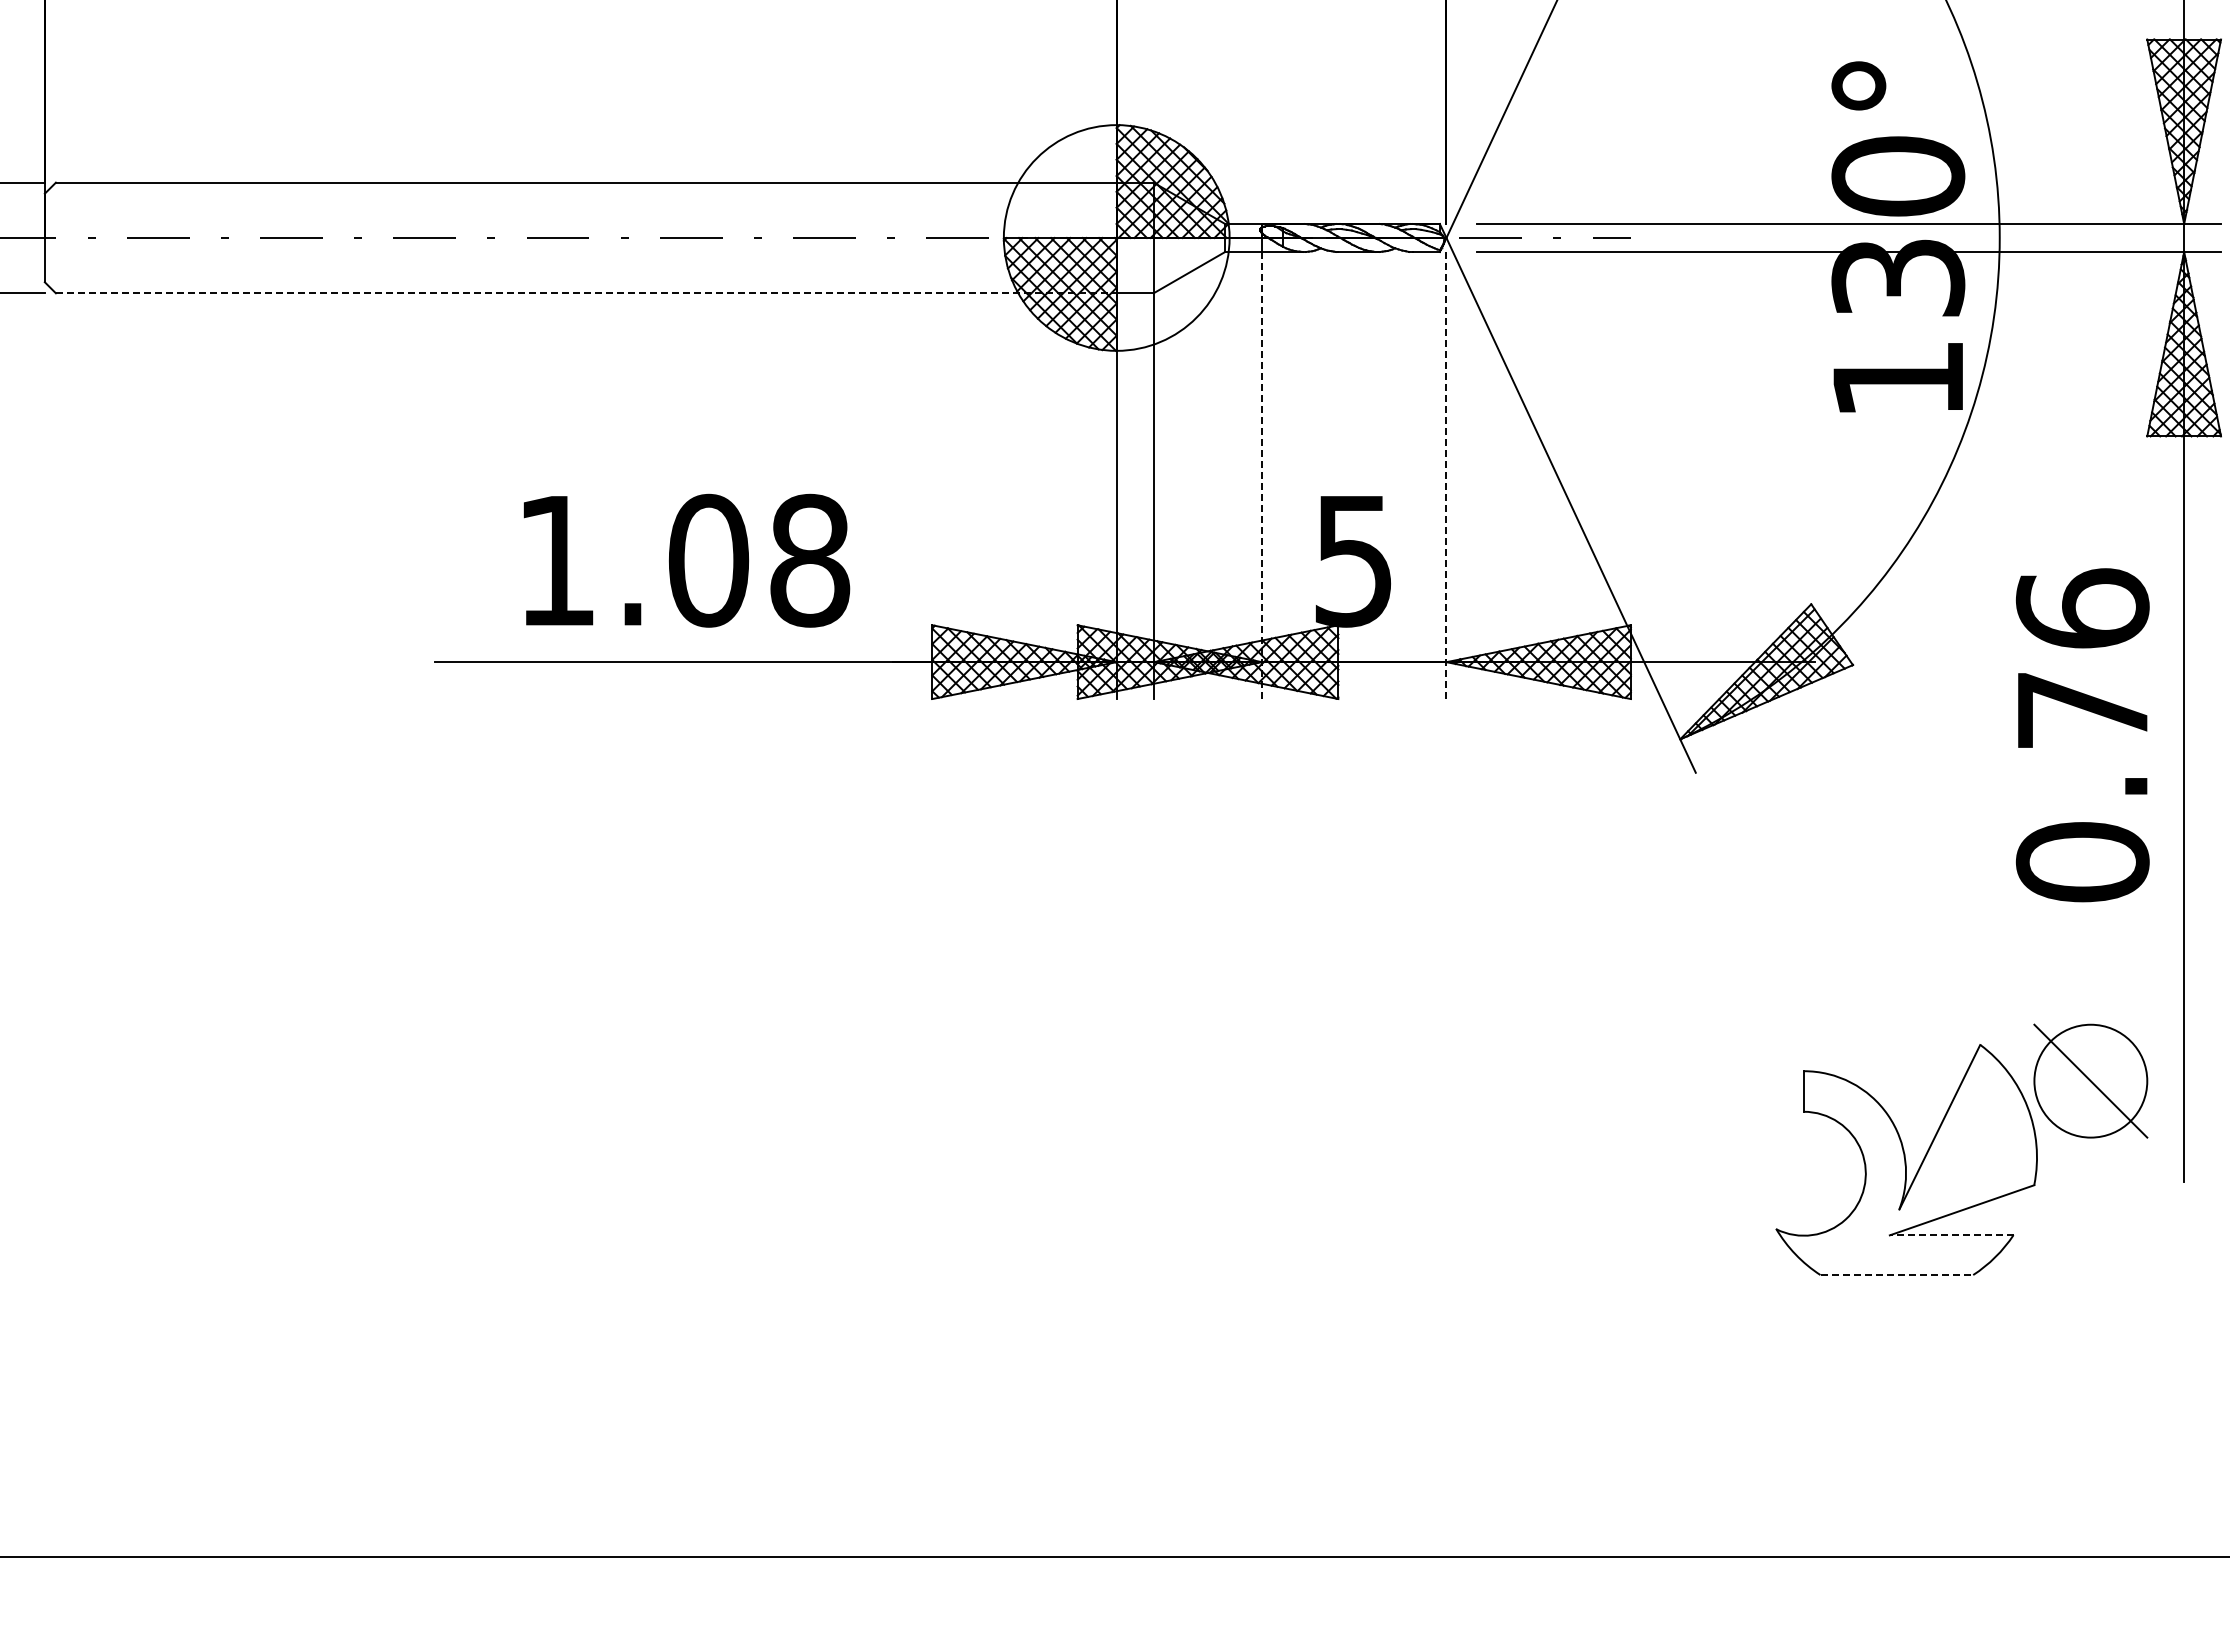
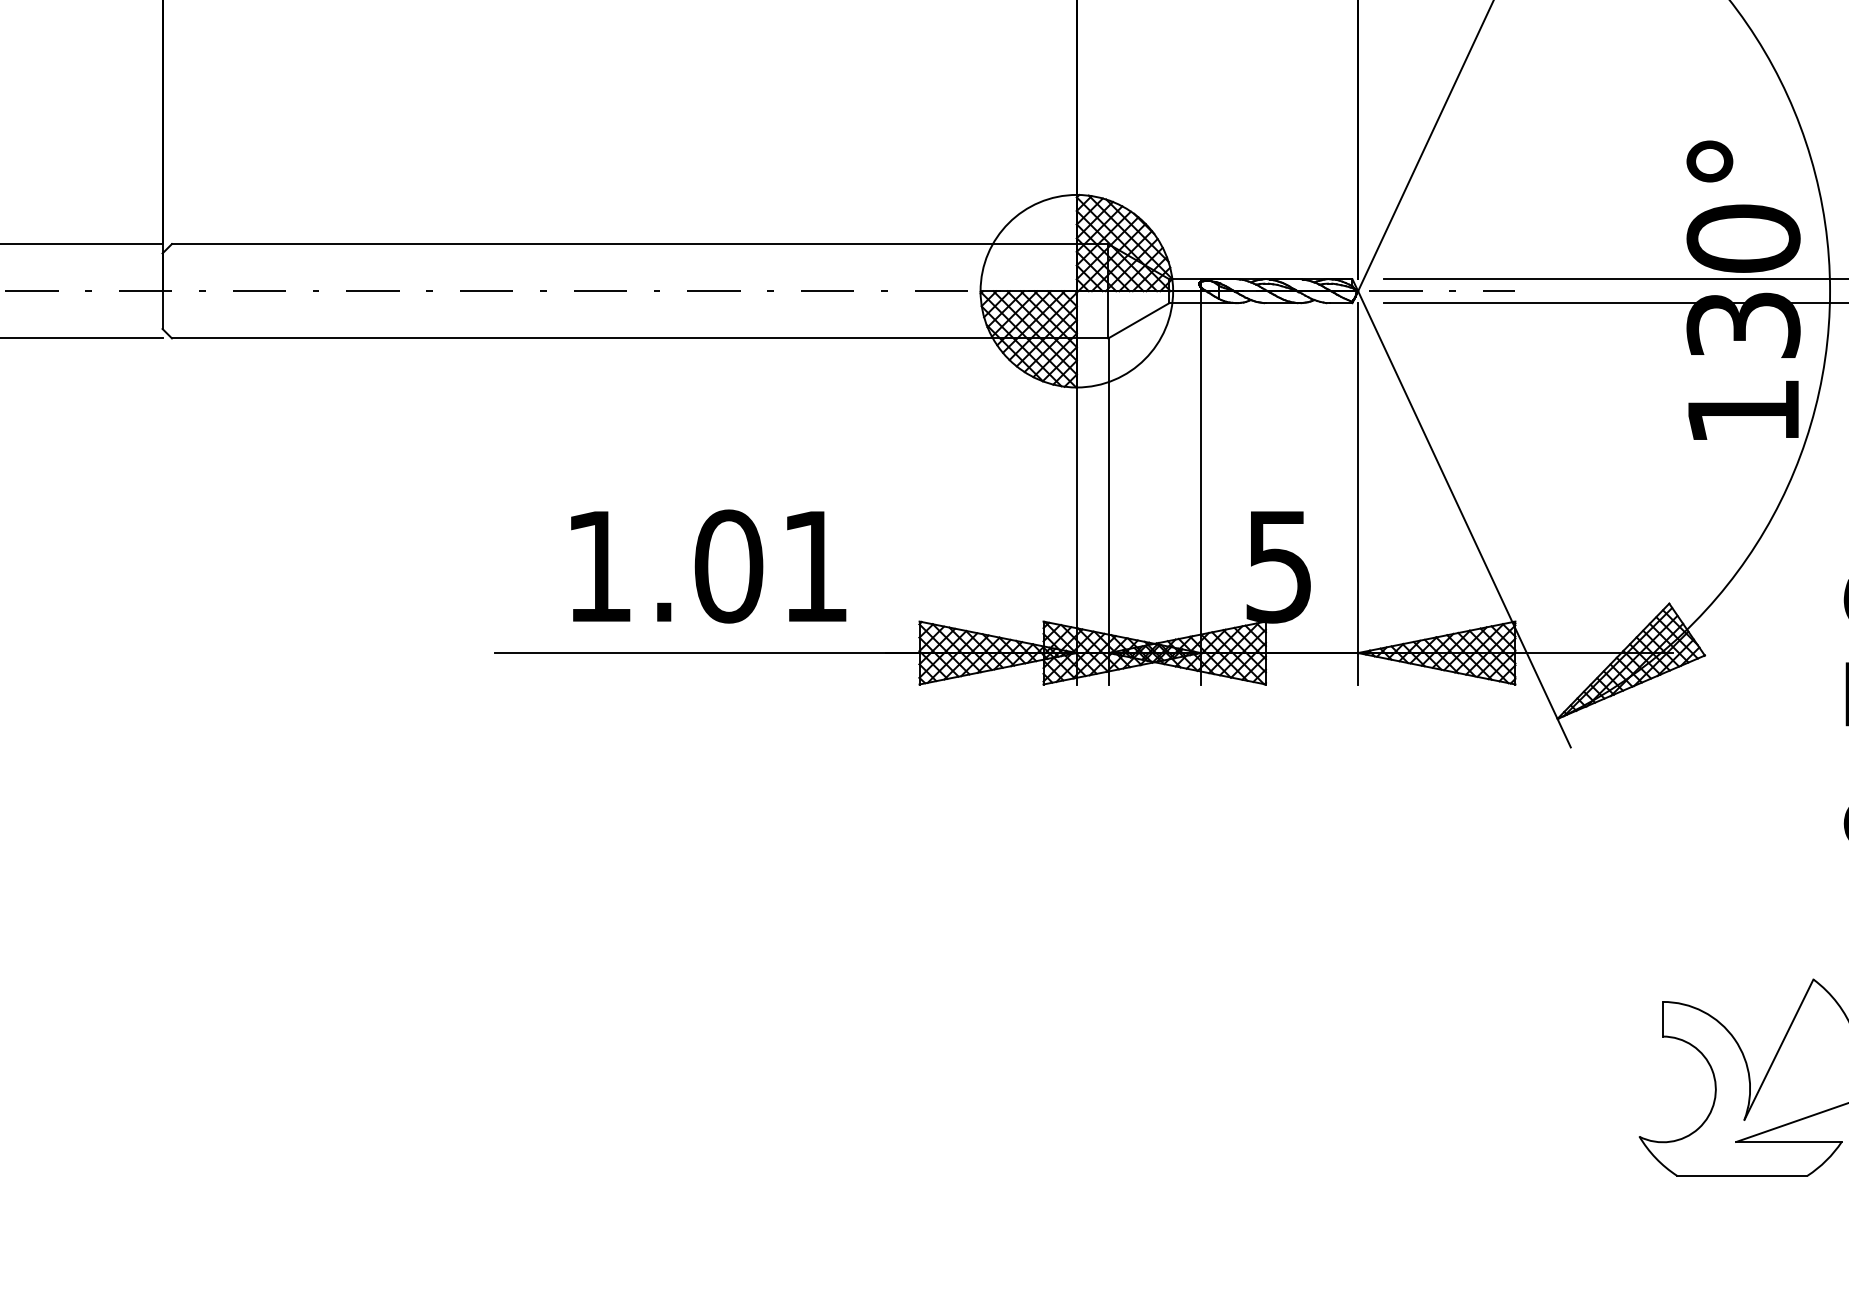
line: (586, 293) -> (624, 338), dashed -> solid
line: (1262, 475) -> (1201, 493), dashed -> solid
line: (1446, 475) -> (1358, 493), dashed -> solid
text: (810, 560) -> (815, 566), 1.08 -> 1.01
line: (1951, 1235) -> (1788, 1142), dashed -> solid
line: (1897, 1275) -> (1742, 1176), dashed -> solid

